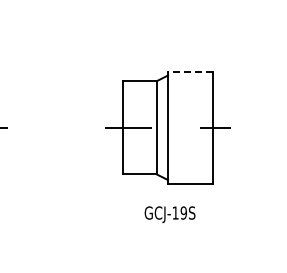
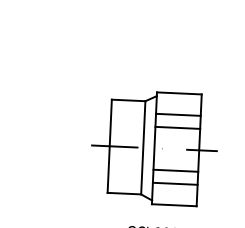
line: (189, 71) -> (178, 93), dashed -> solid
line: (189, 93) -> (177, 115), added
line: (189, 106) -> (176, 128), added
line: (189, 149) -> (174, 170), added
line: (189, 162) -> (174, 183), added

